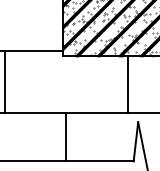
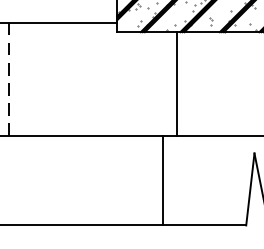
line: (4, 81) -> (8, 78), solid -> dashed
line: (128, 84) -> (177, 84), moved
line: (66, 136) -> (163, 179), moved

